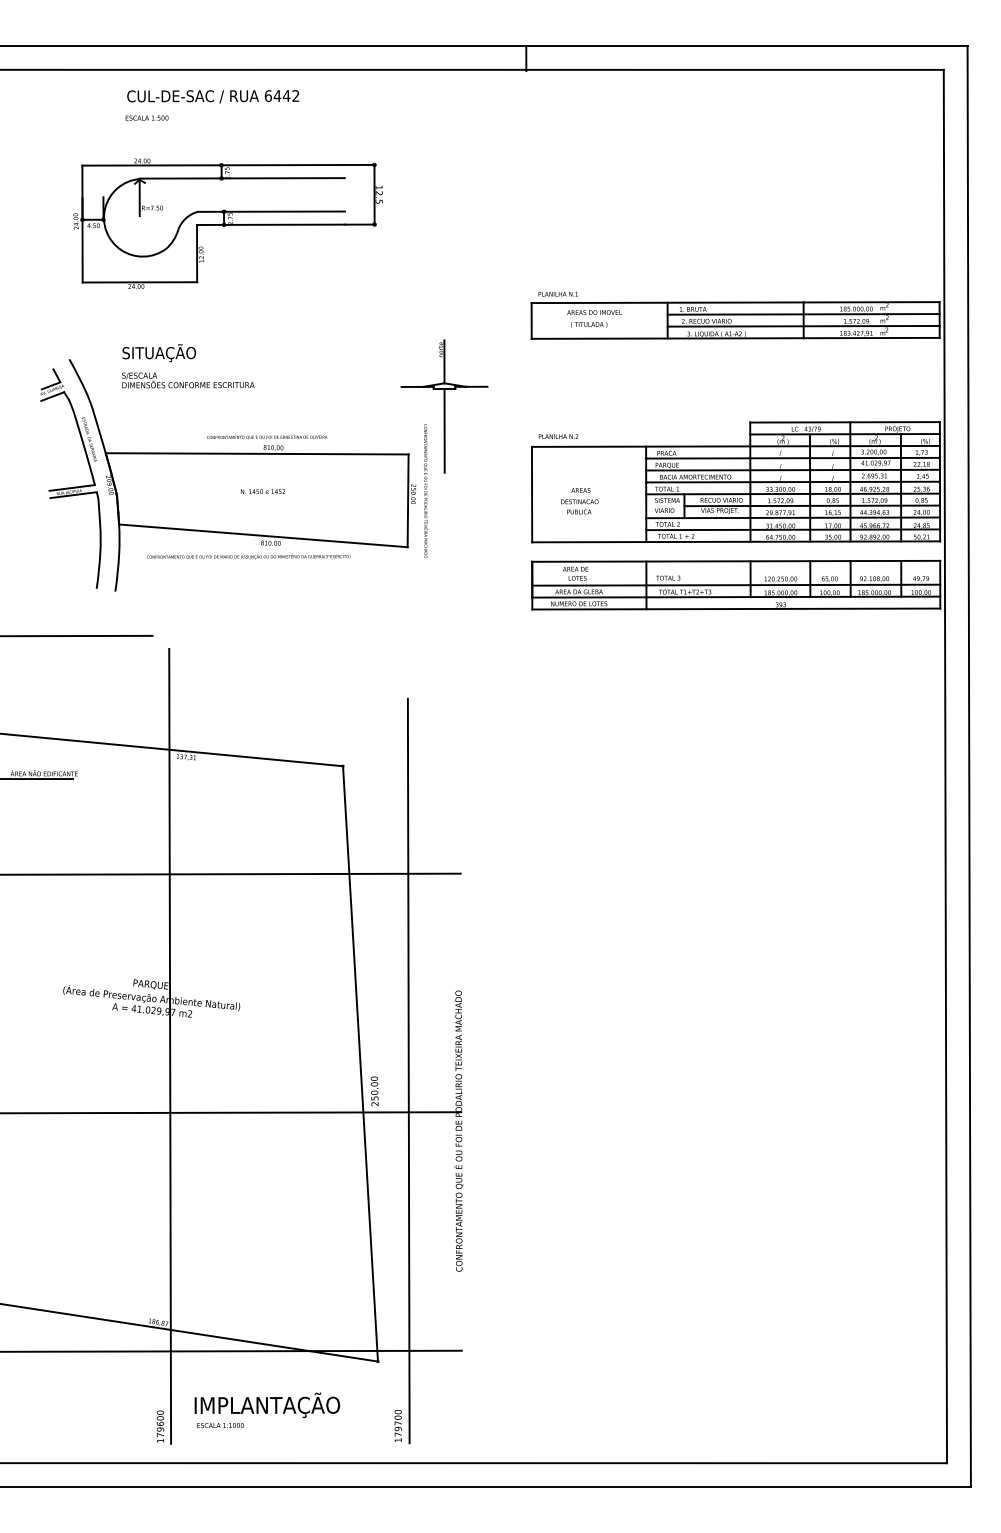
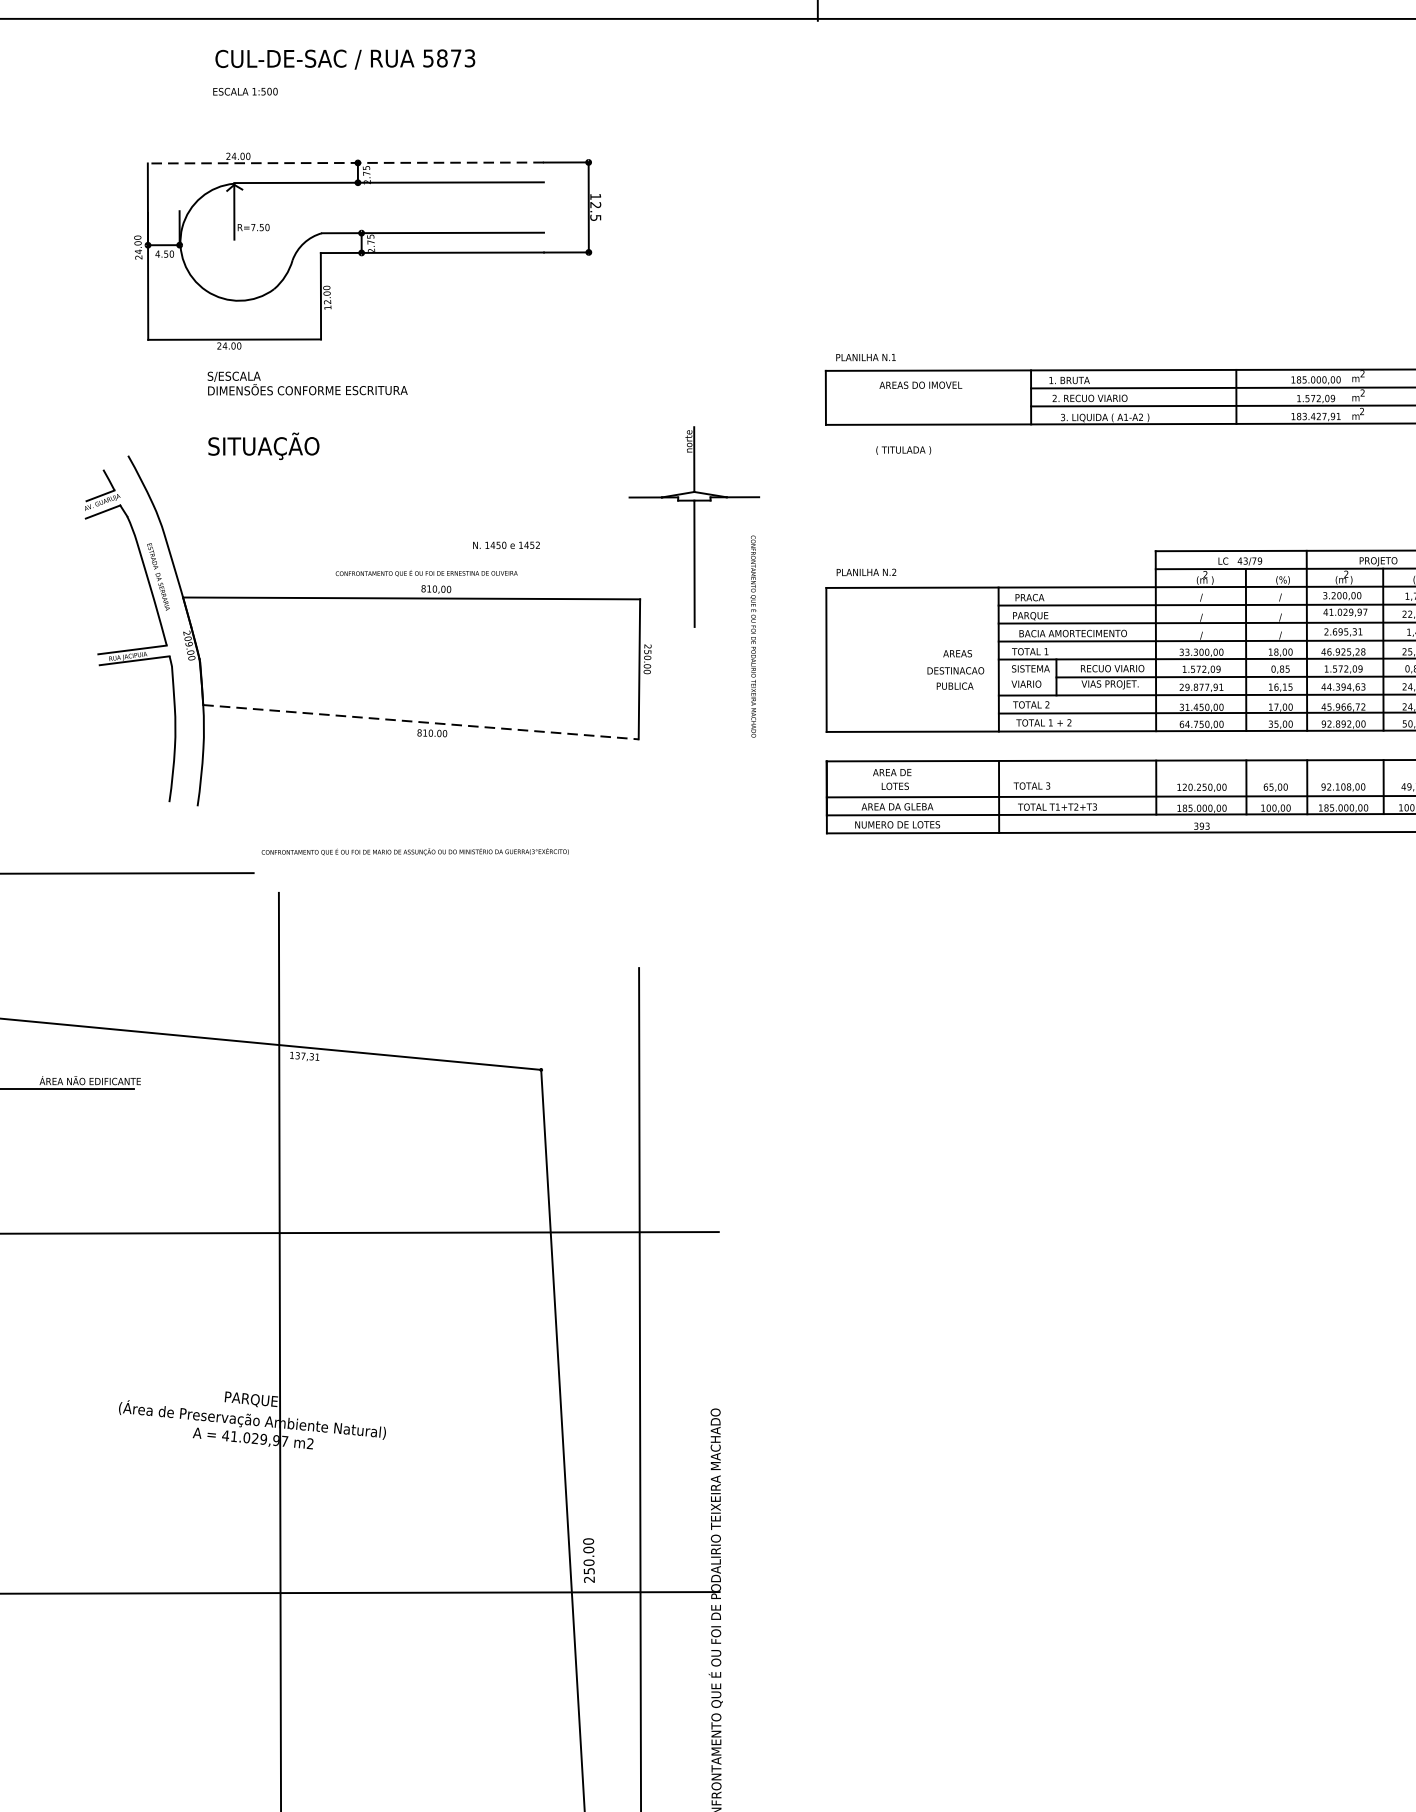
text: (281, 96) -> (448, 59), 6442 -> 5873
line: (213, 165) -> (345, 163), solid -> dashed
text: (589, 324) -> (904, 450), moved
text: (188, 380) -> (307, 383), moved
text: (425, 490) -> (753, 635), moved
text: (263, 491) -> (507, 545), moved
text: (579, 501) -> (955, 670), moved
line: (263, 535) -> (421, 721), solid -> dashed
text: (248, 556) -> (415, 851), moved

